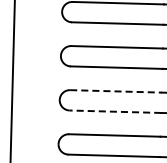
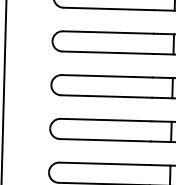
line: (116, 91) -> (106, 120), dashed -> solid
line: (114, 111) -> (104, 140), dashed -> solid

